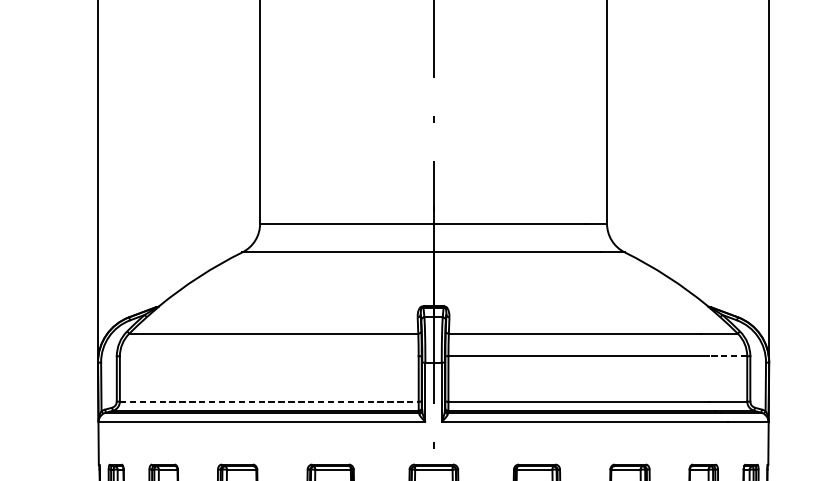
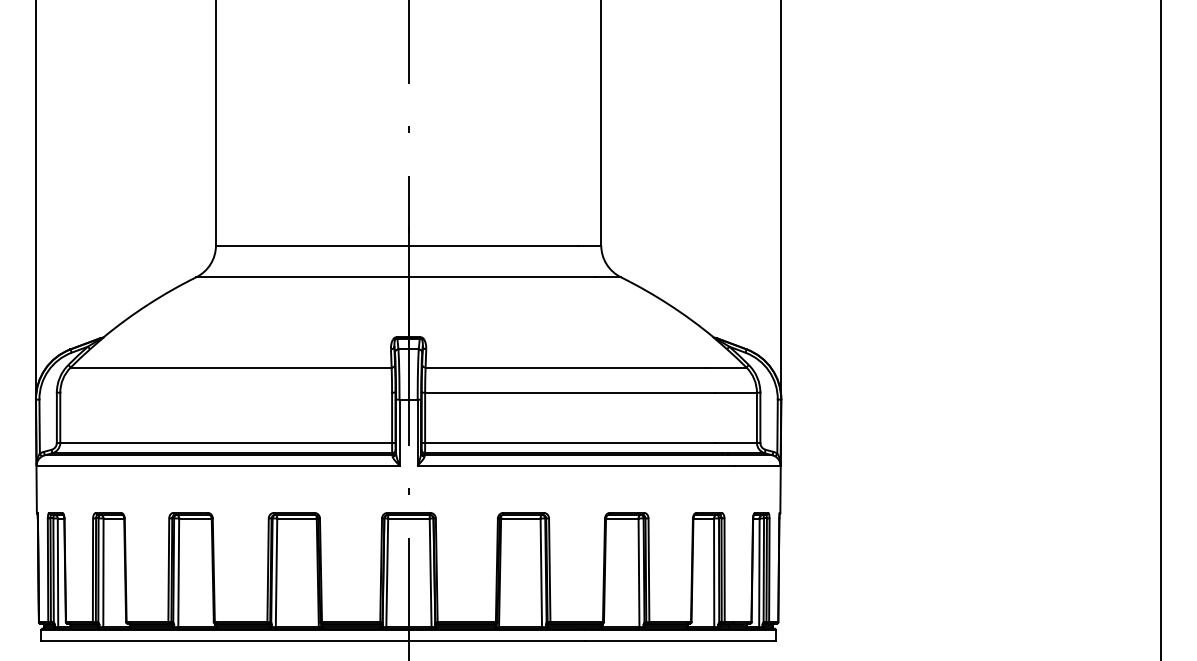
line: (727, 356) -> (735, 392), dashed -> solid
line: (269, 401) -> (226, 442), dashed -> solid

